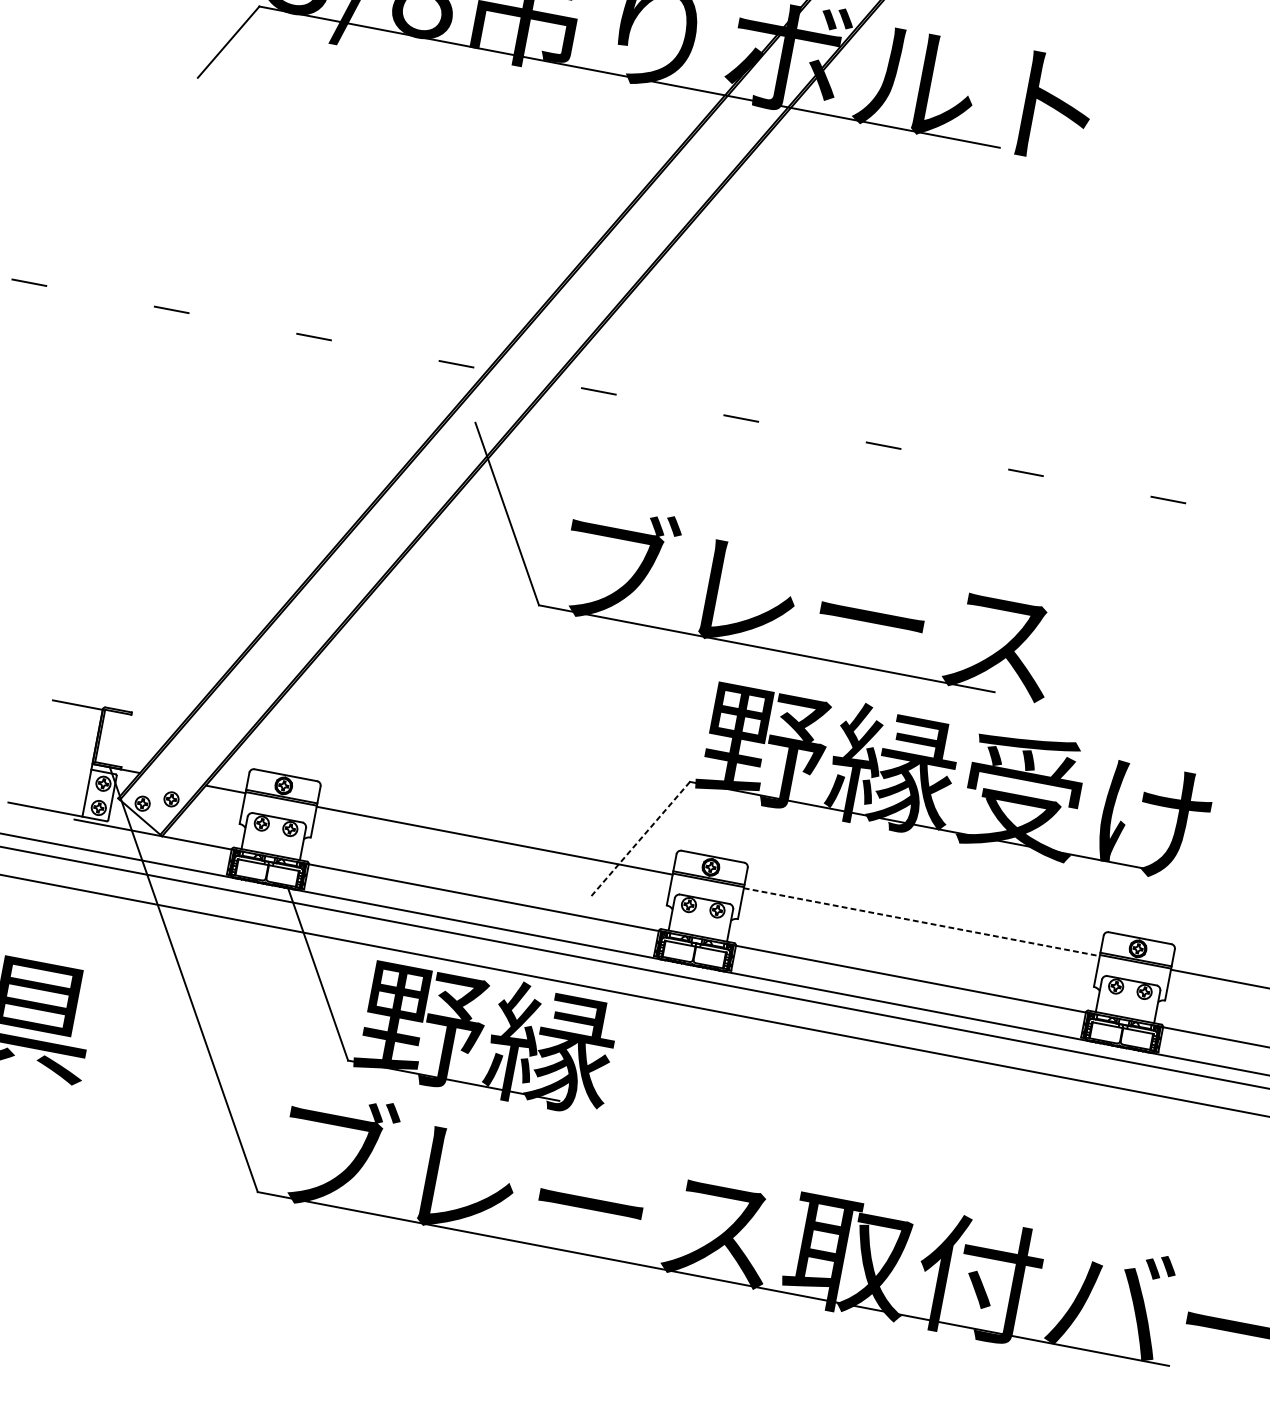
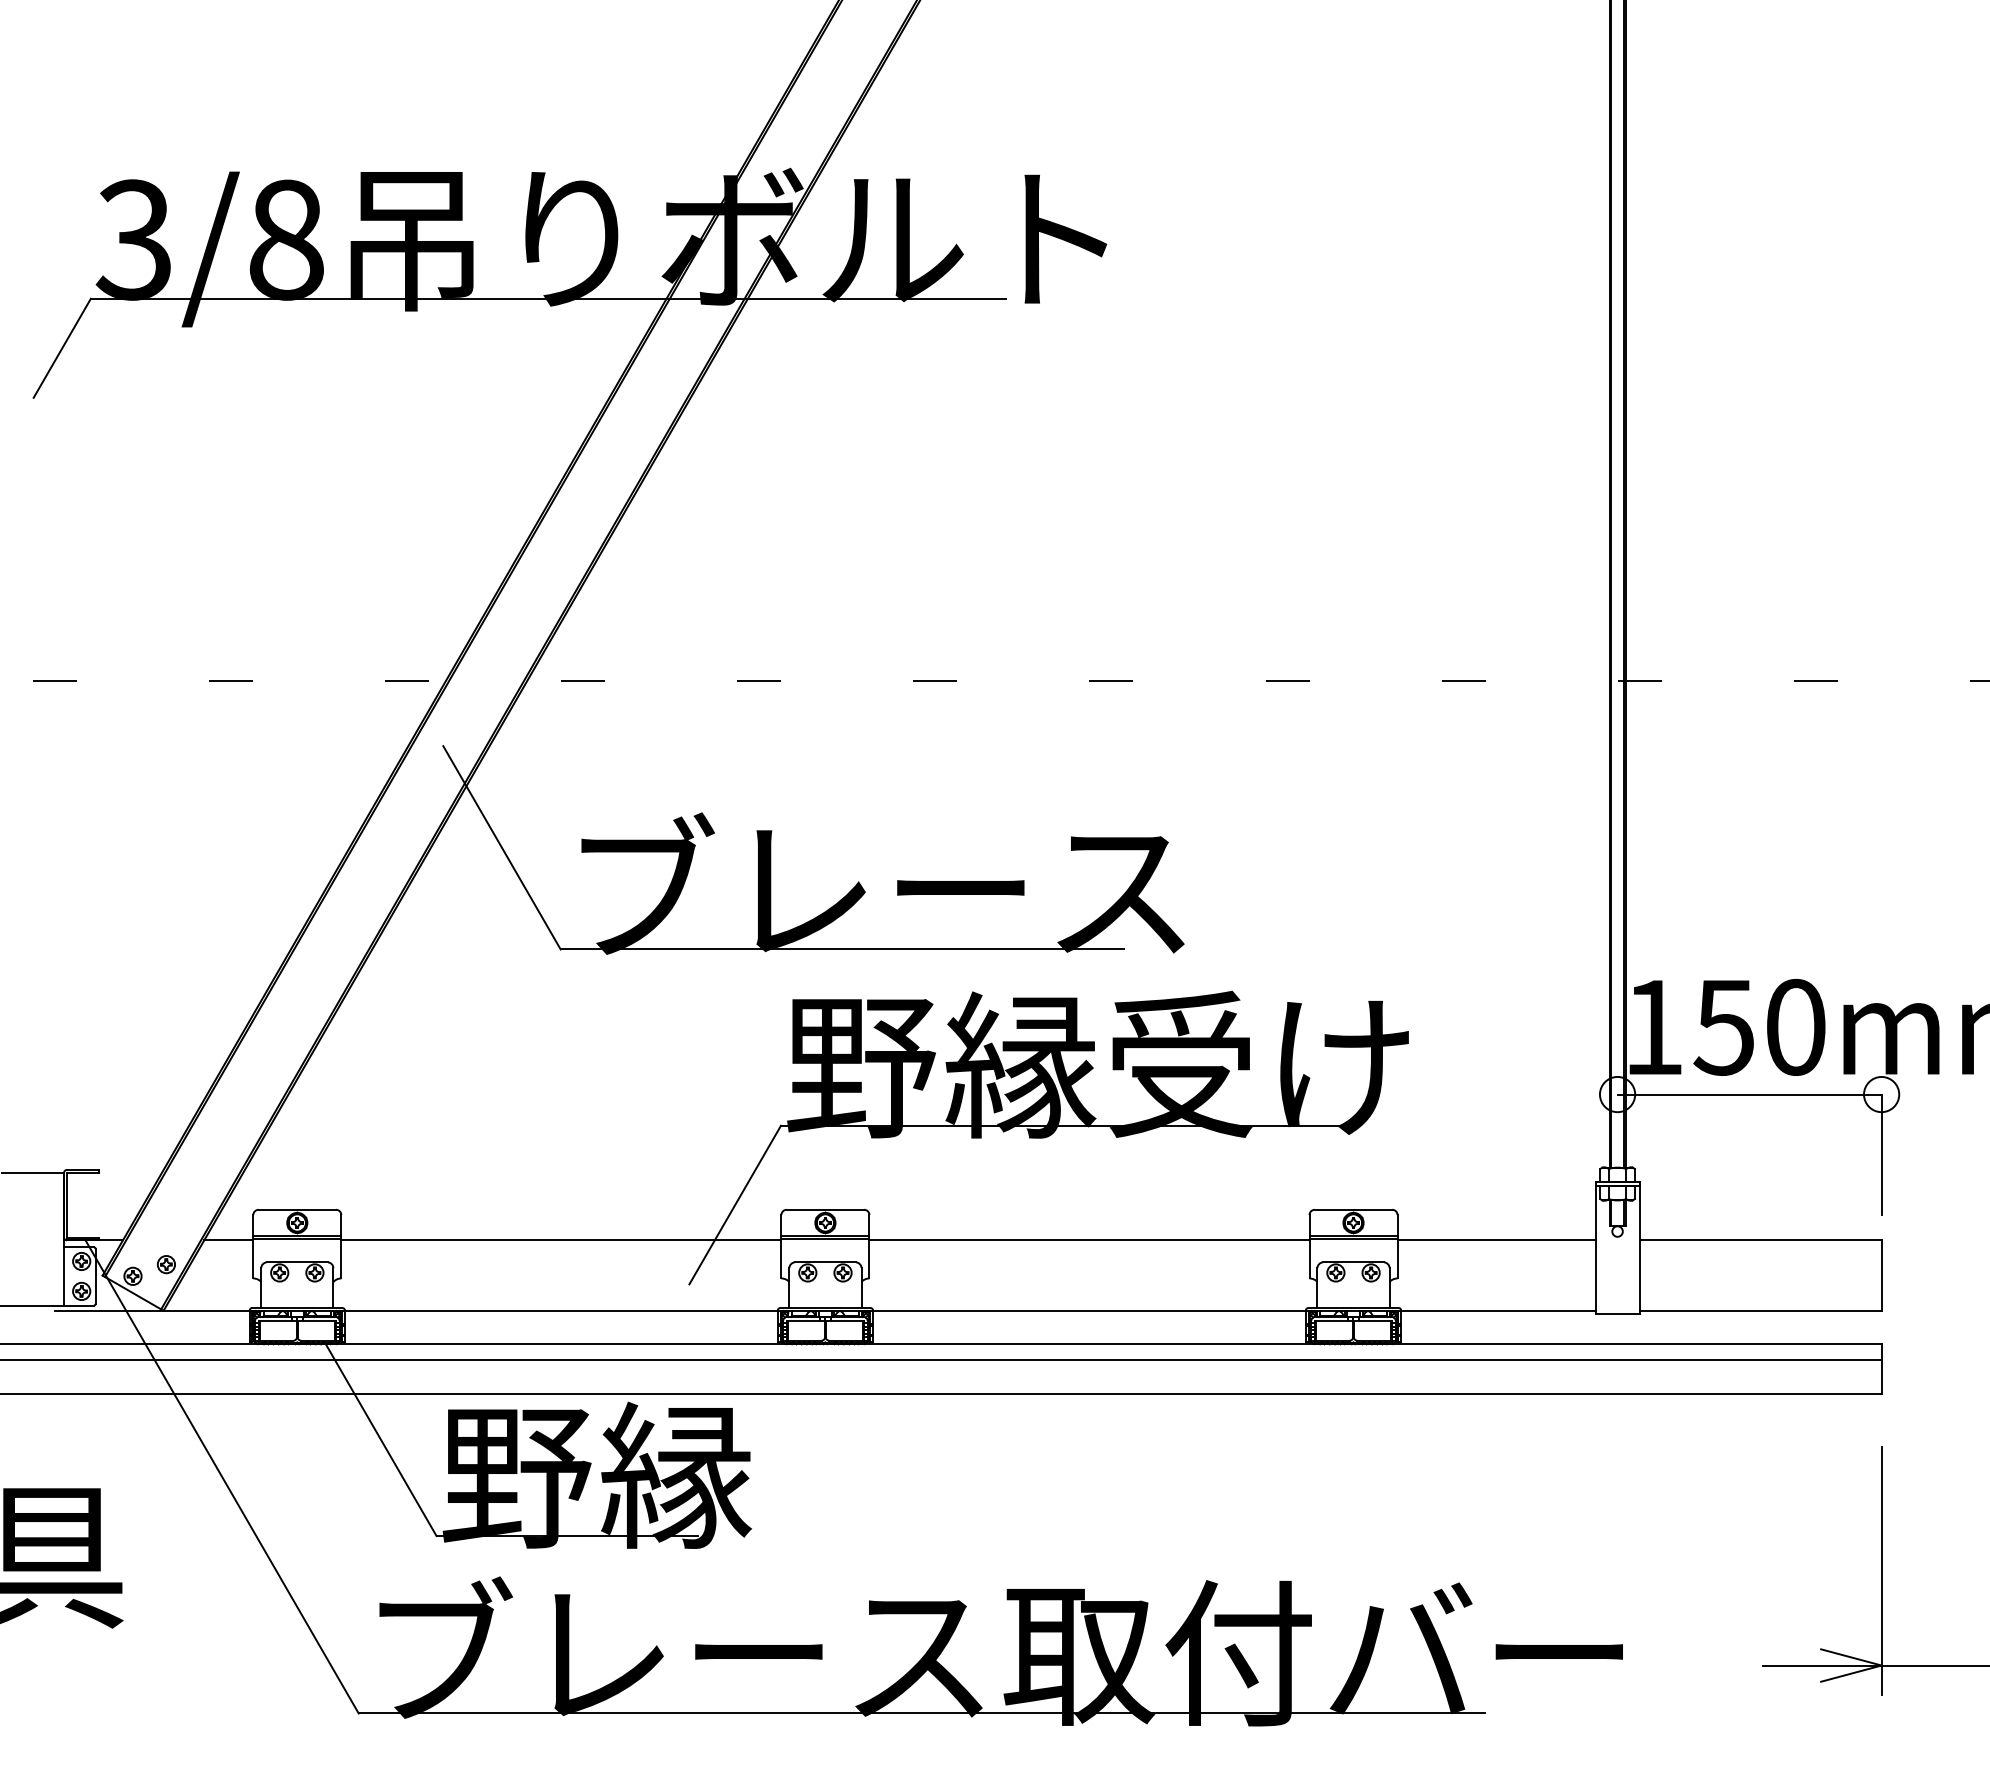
line: (640, 839) -> (735, 1205), dashed -> solid
line: (921, 922) -> (1089, 1240), dashed -> solid

